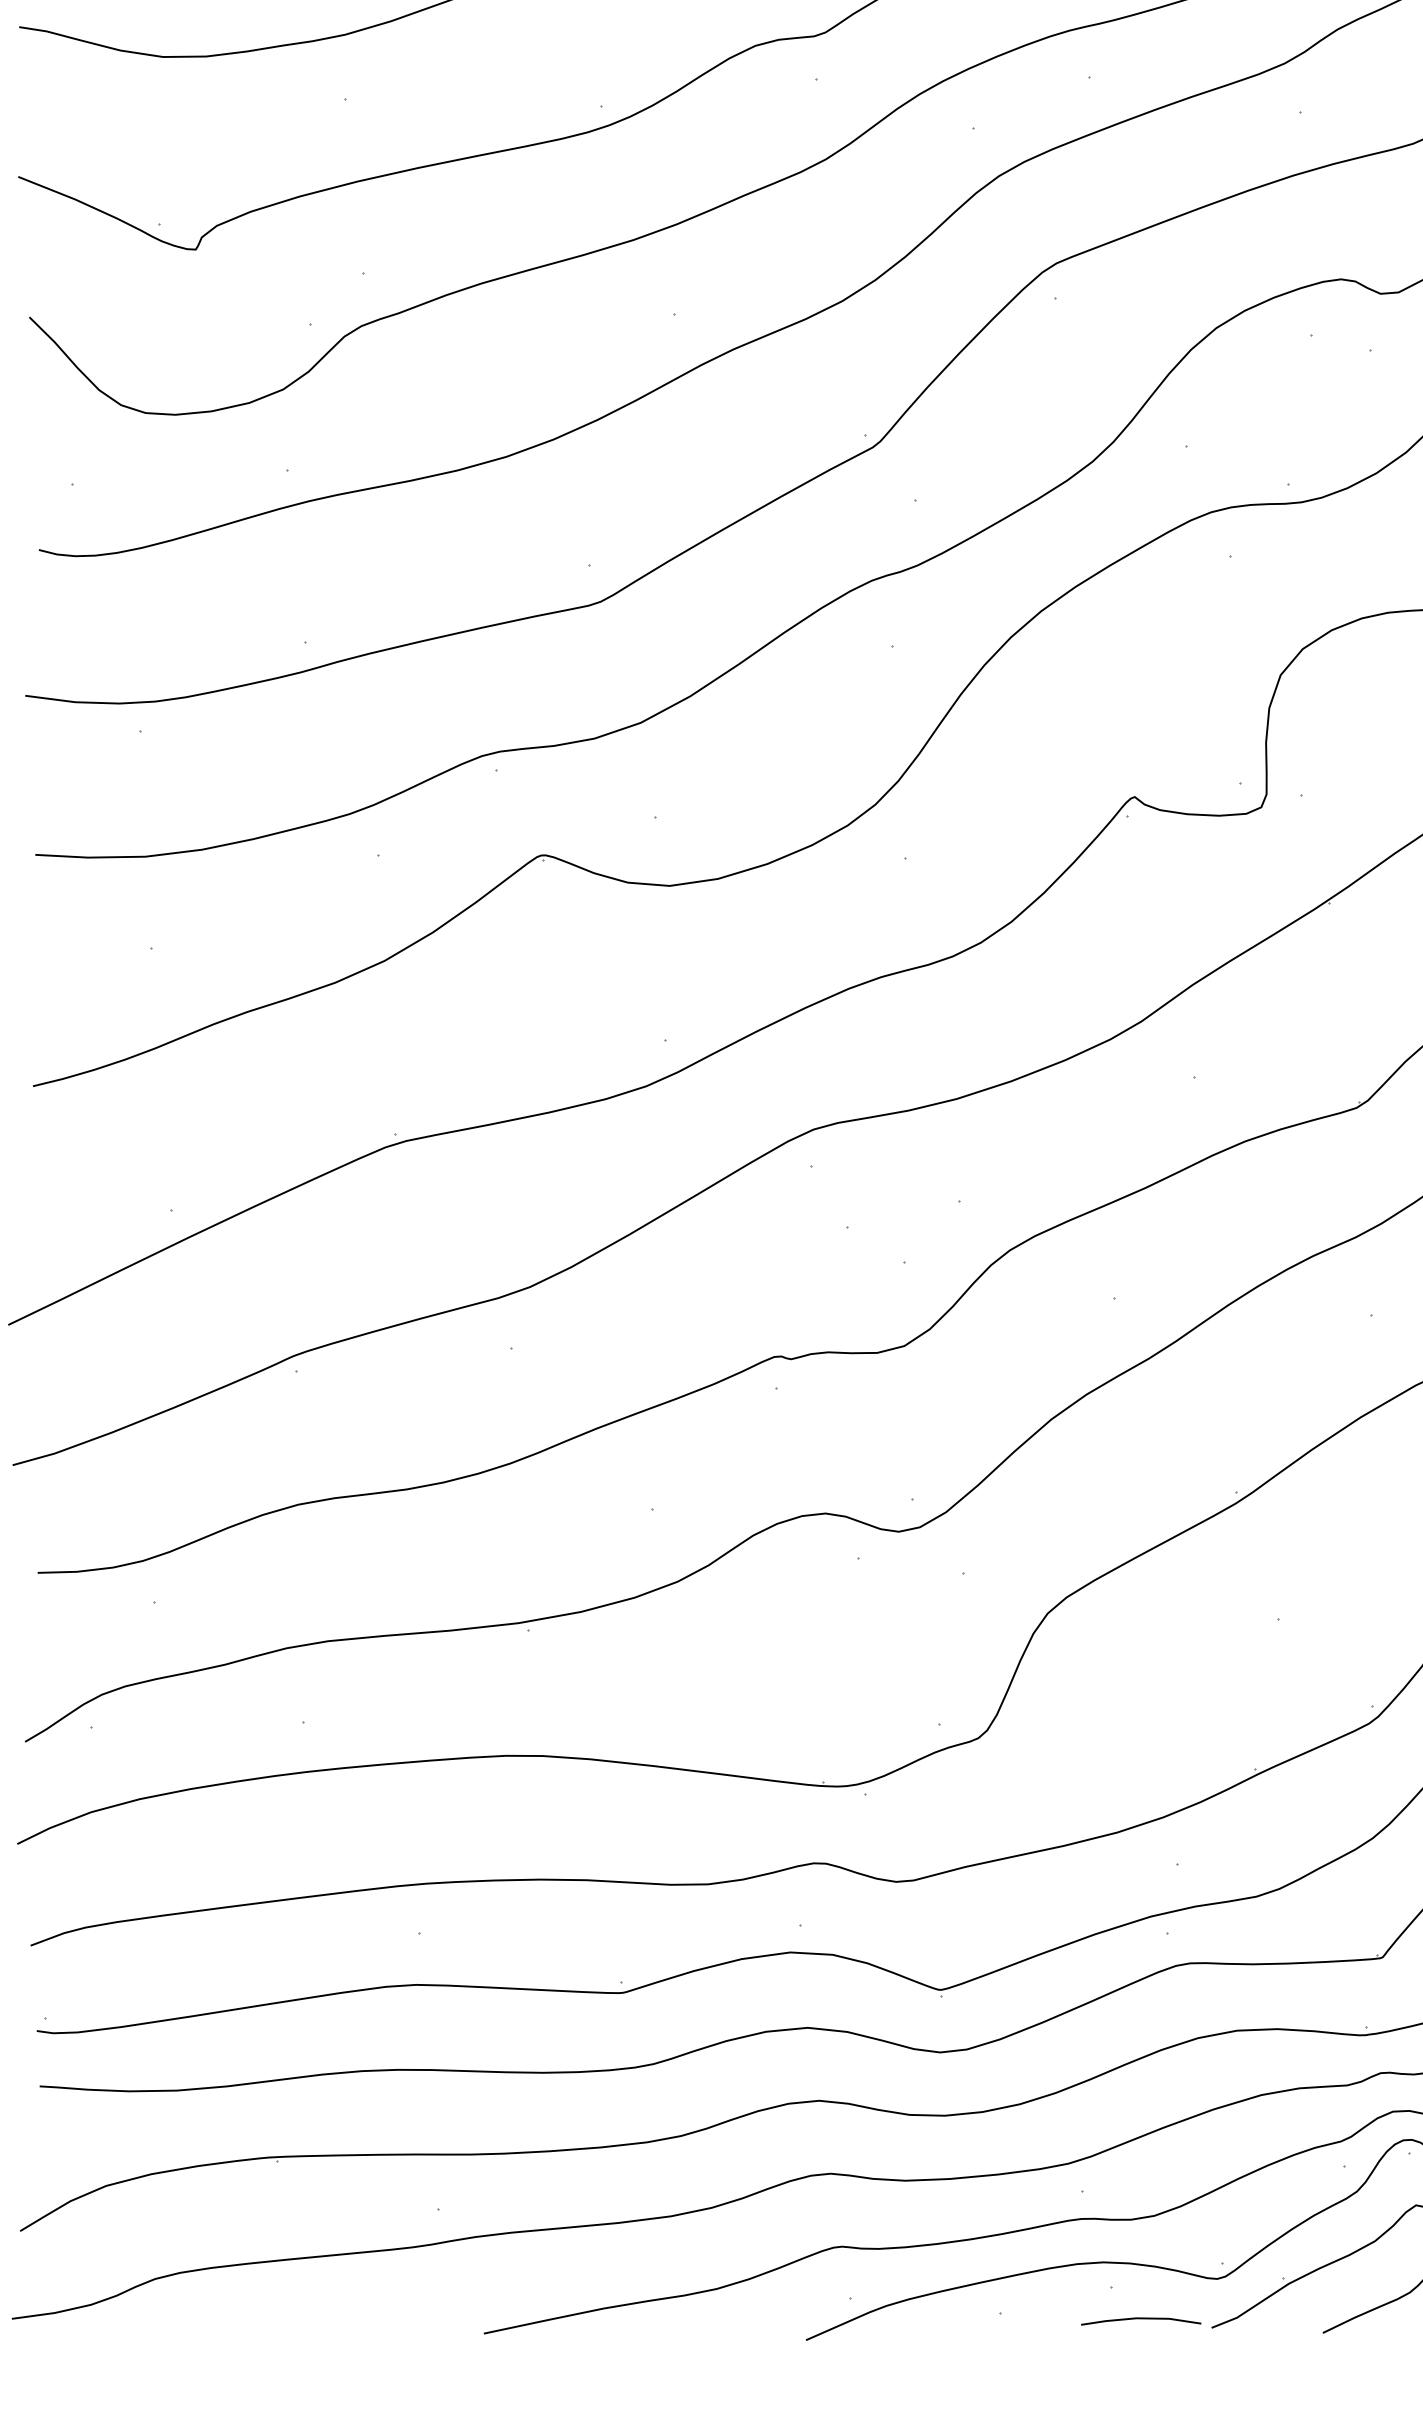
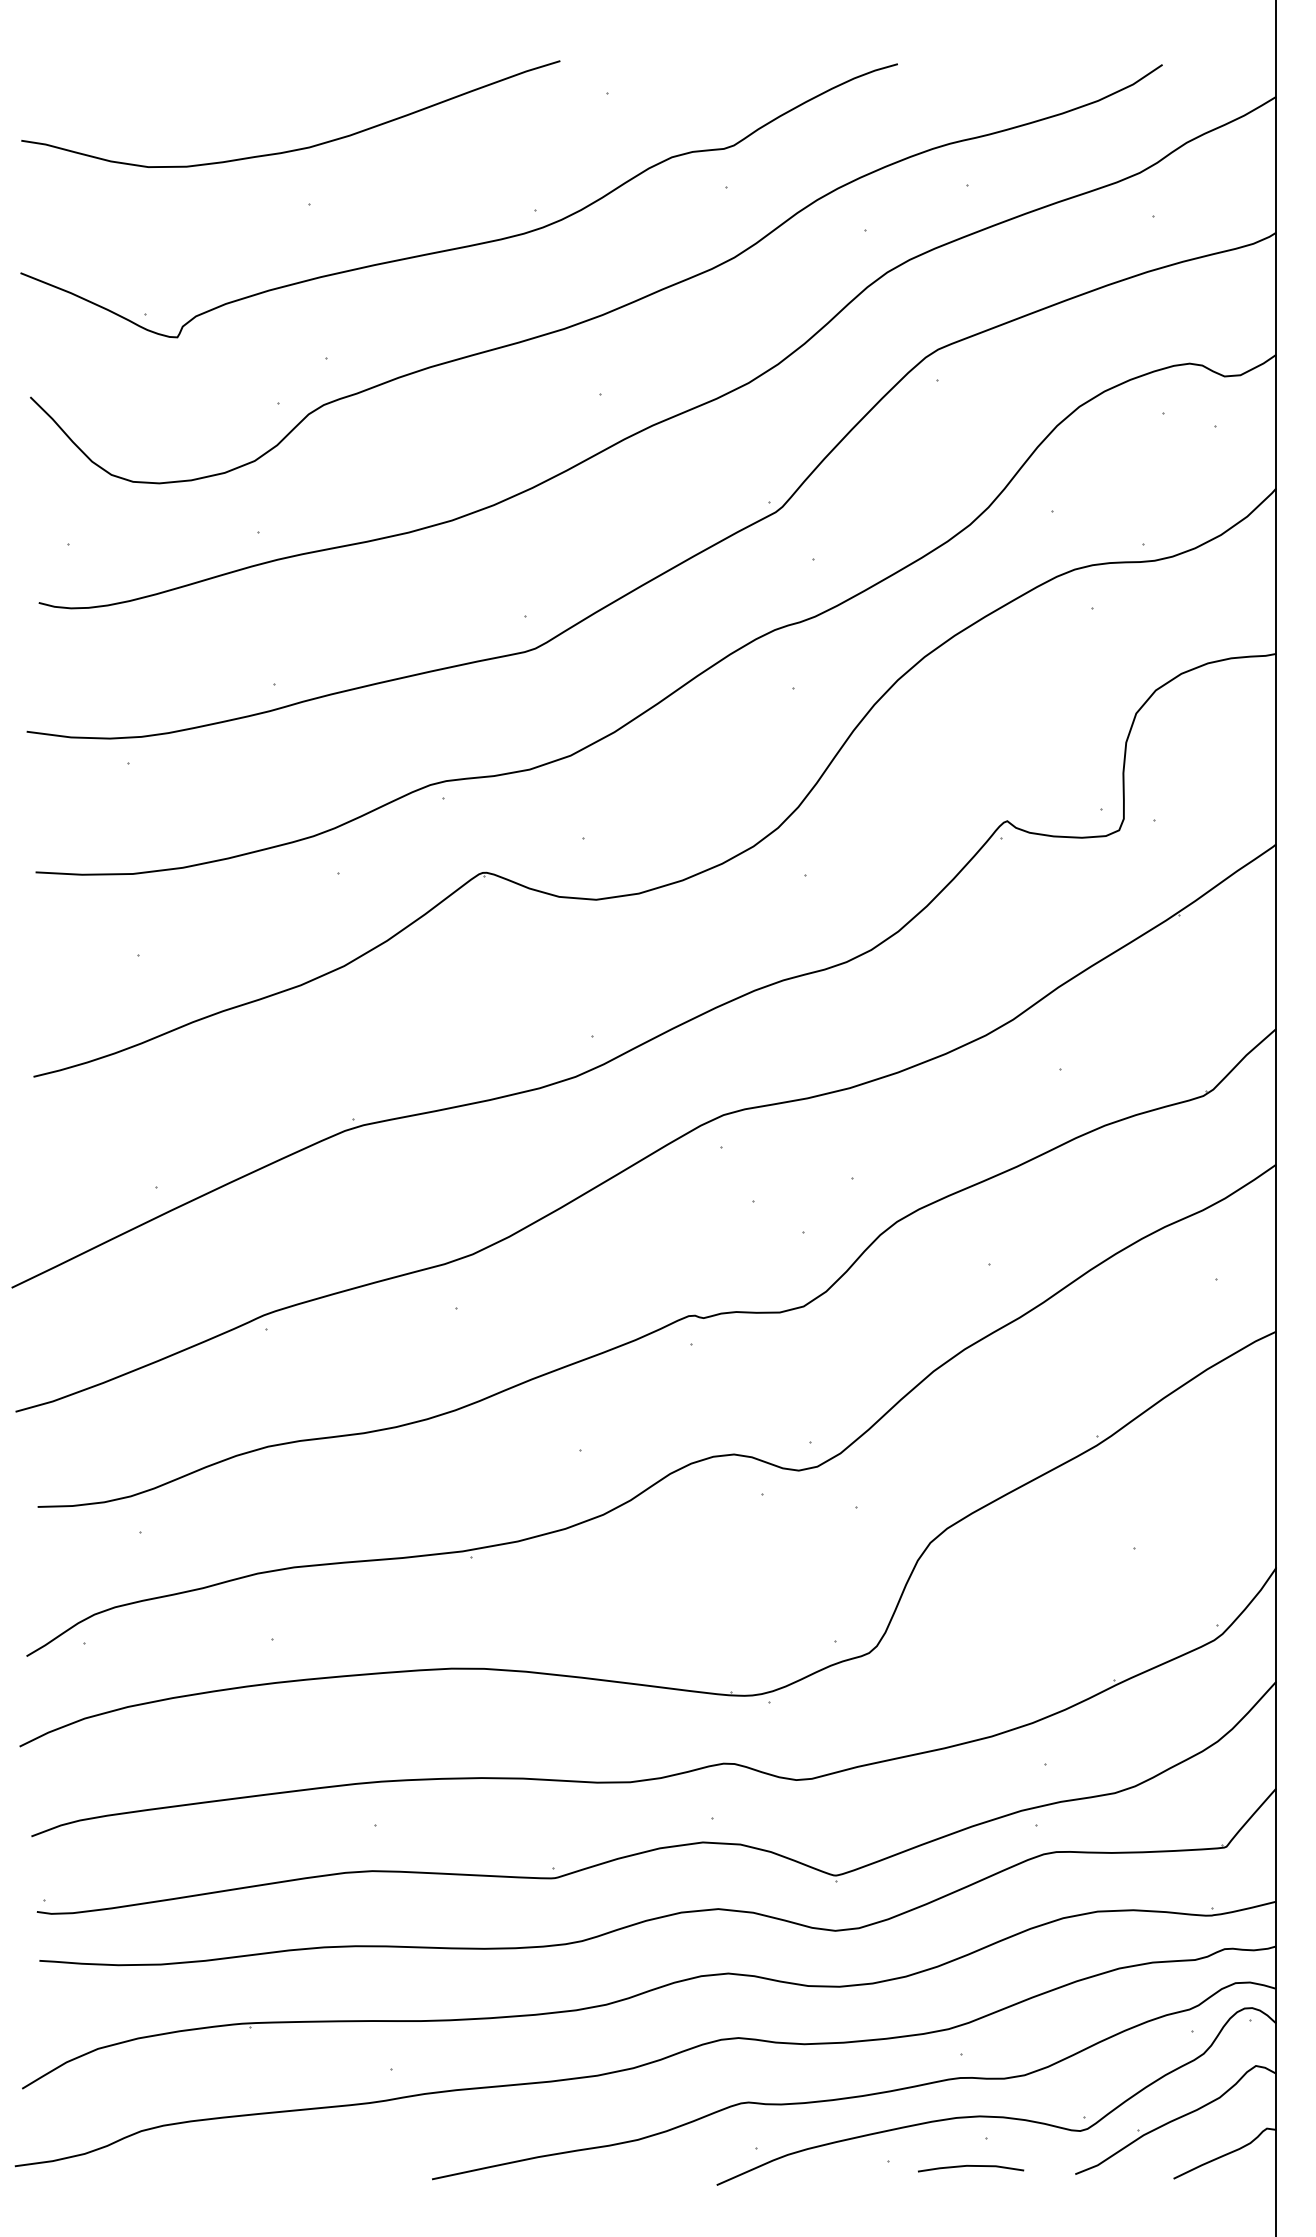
line: (1141, 2319) -> (971, 2166), moved

